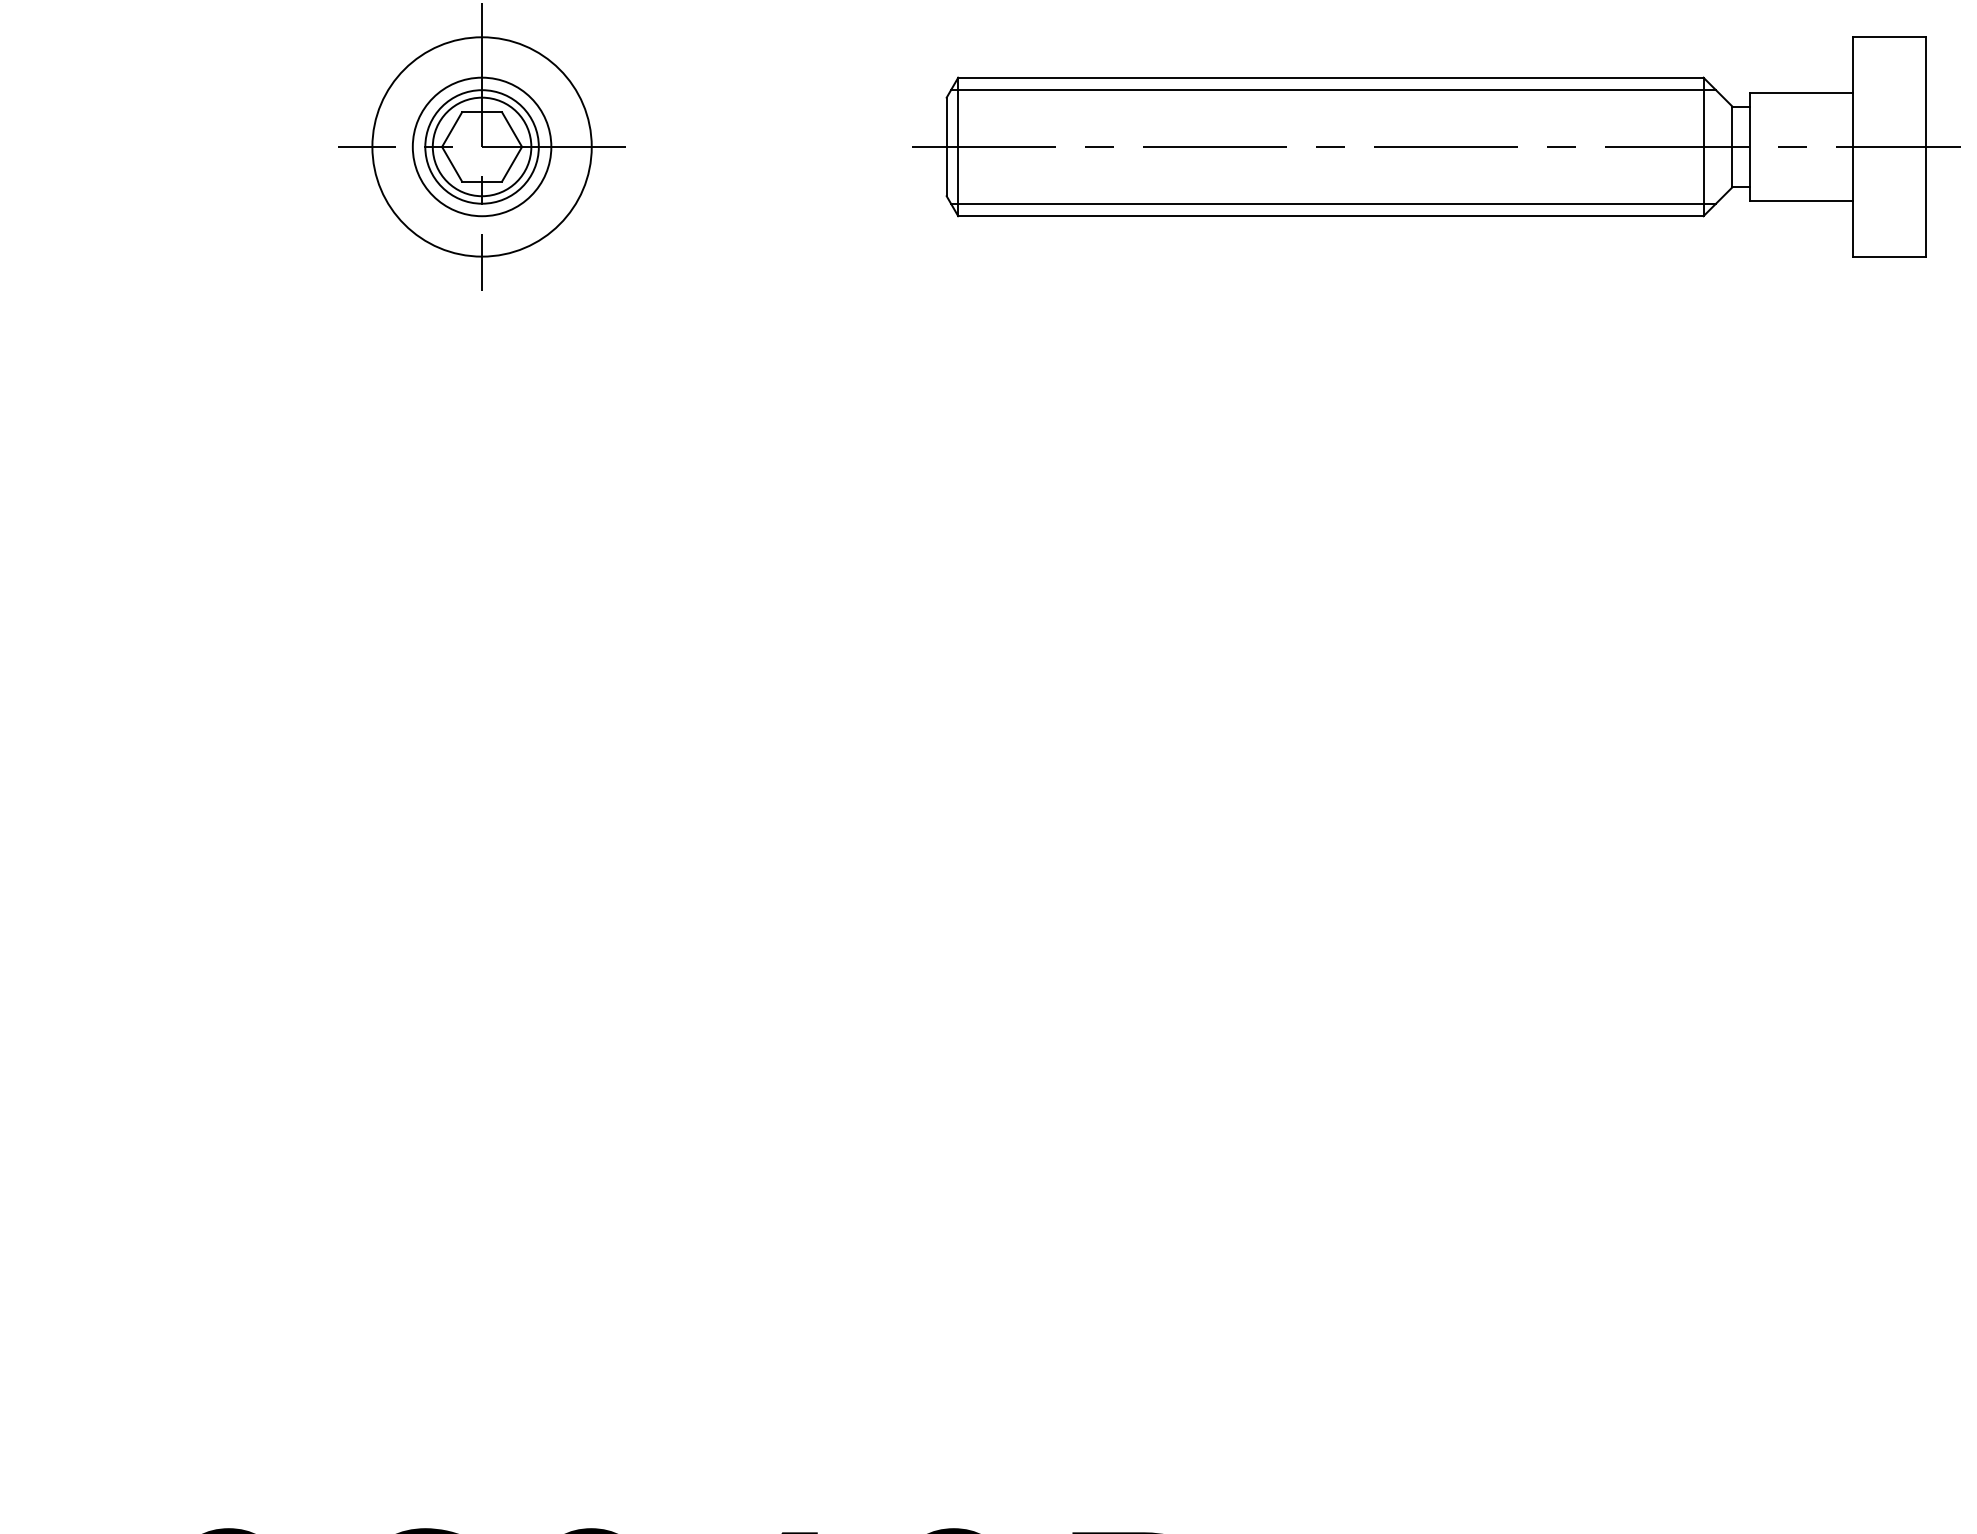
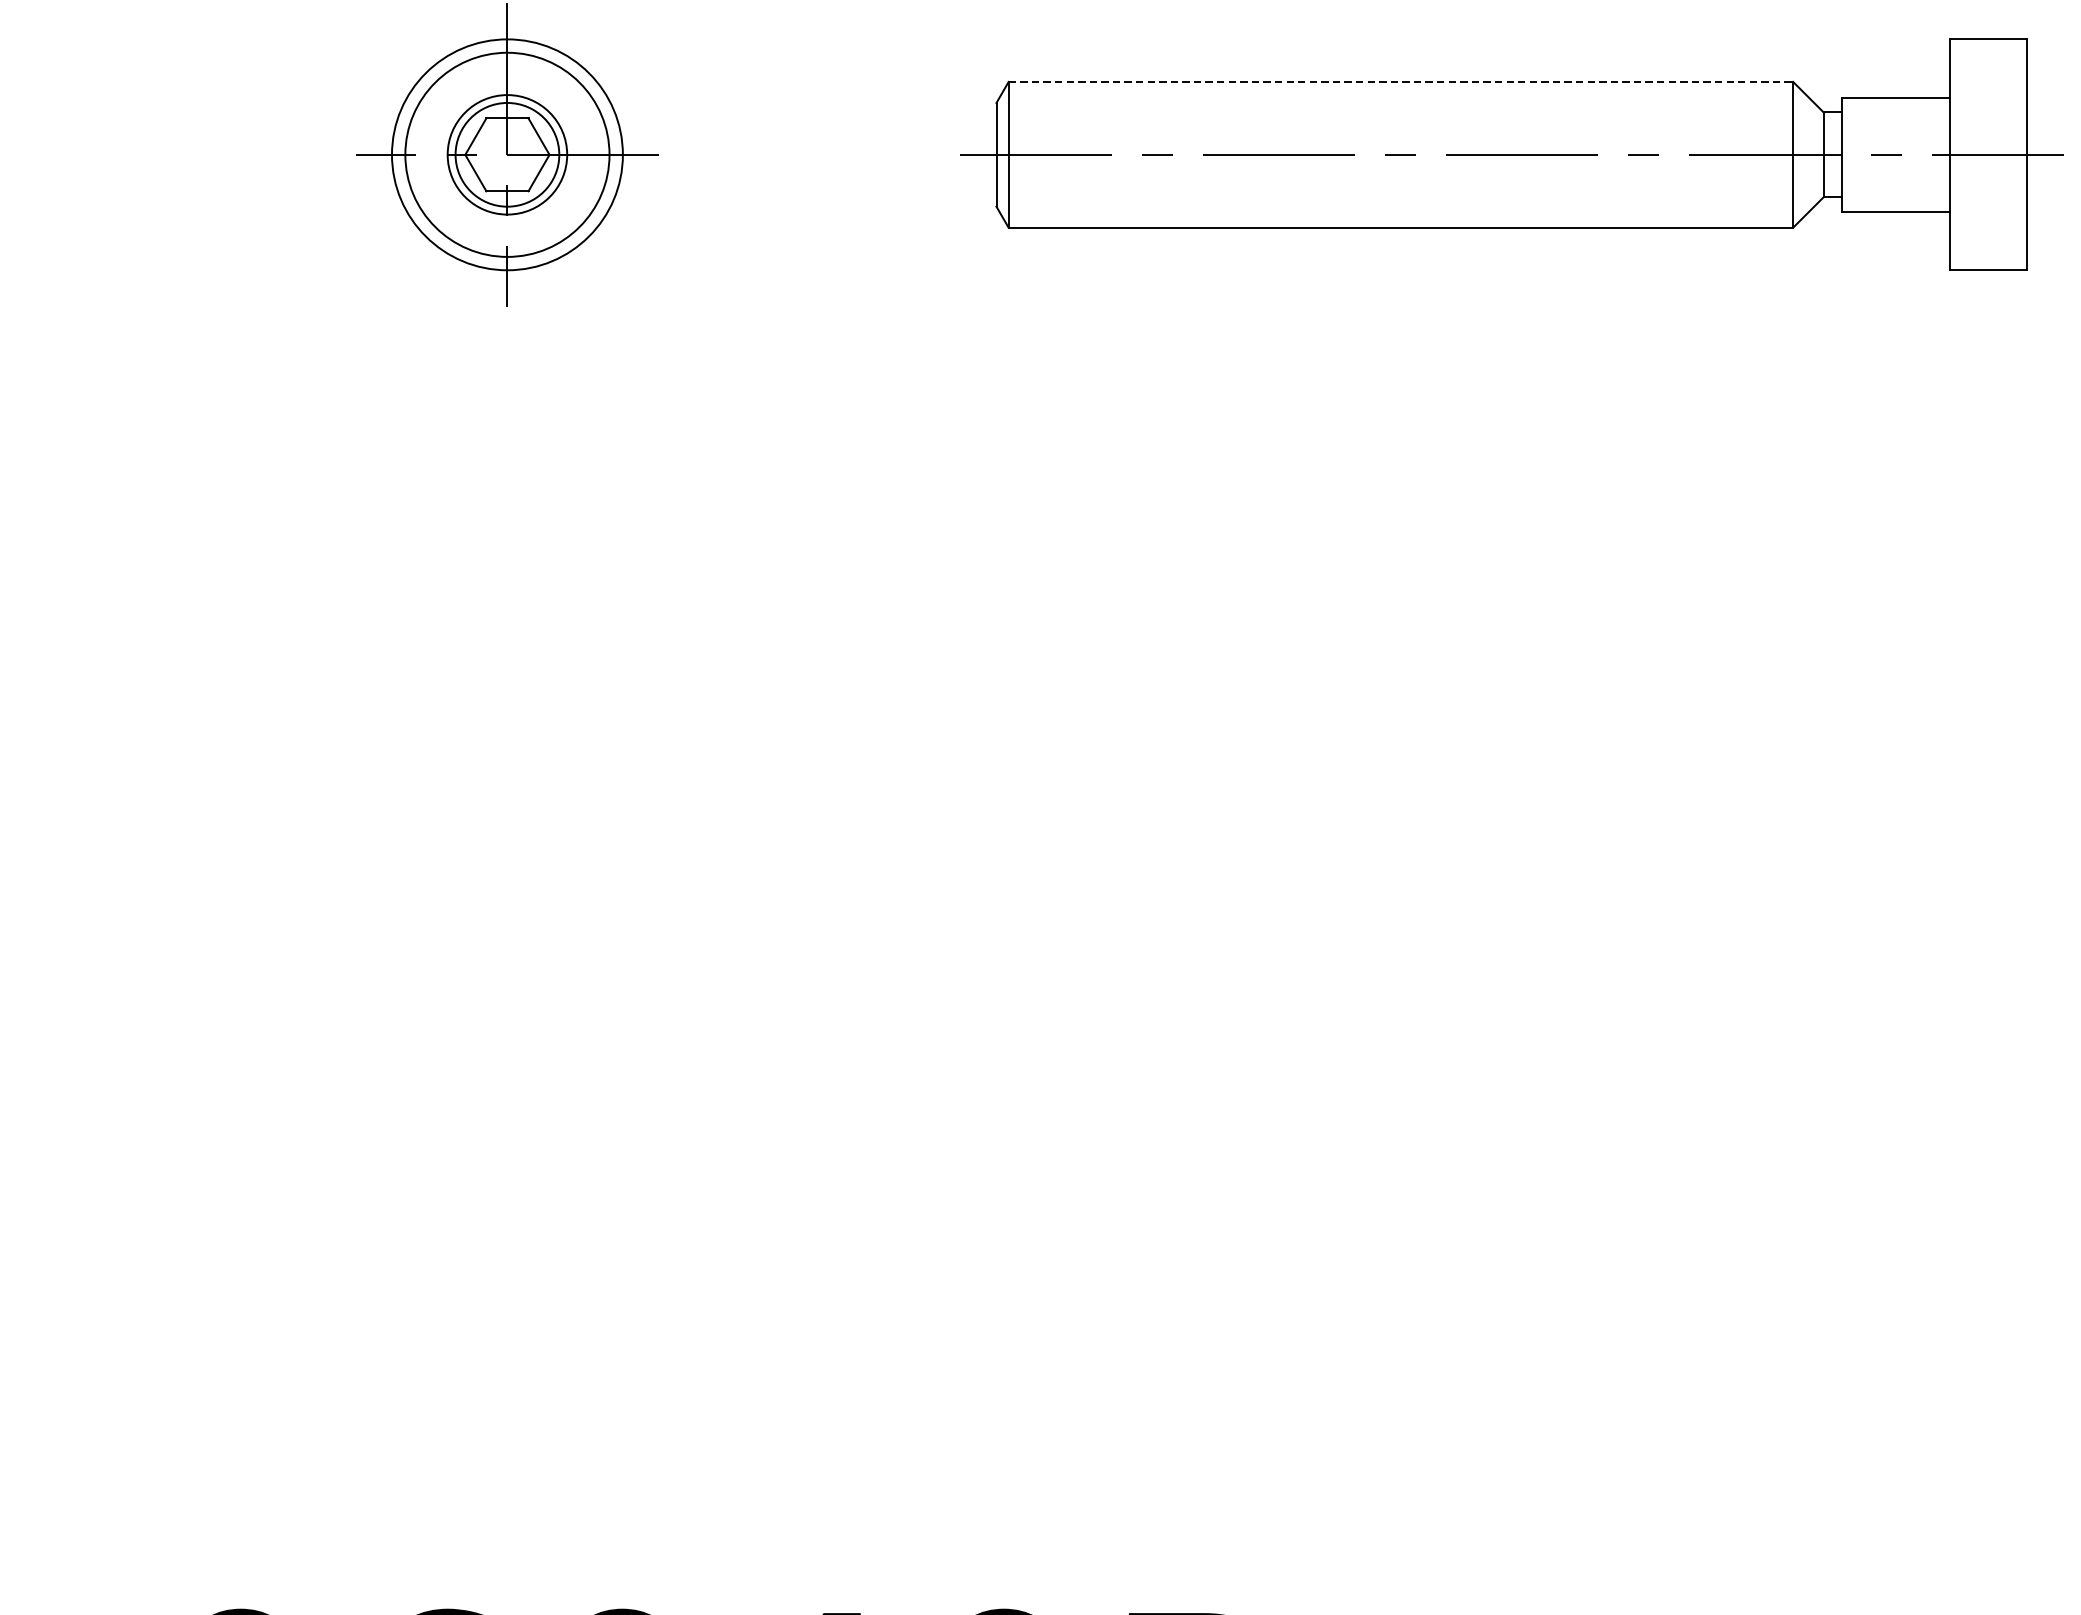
line: (1330, 77) -> (1400, 81), solid -> dashed
line: (1333, 90) -> (1403, 95), removed
circle: (481, 146) -> (506, 154), size x1.4
line: (1333, 203) -> (1403, 214), removed

